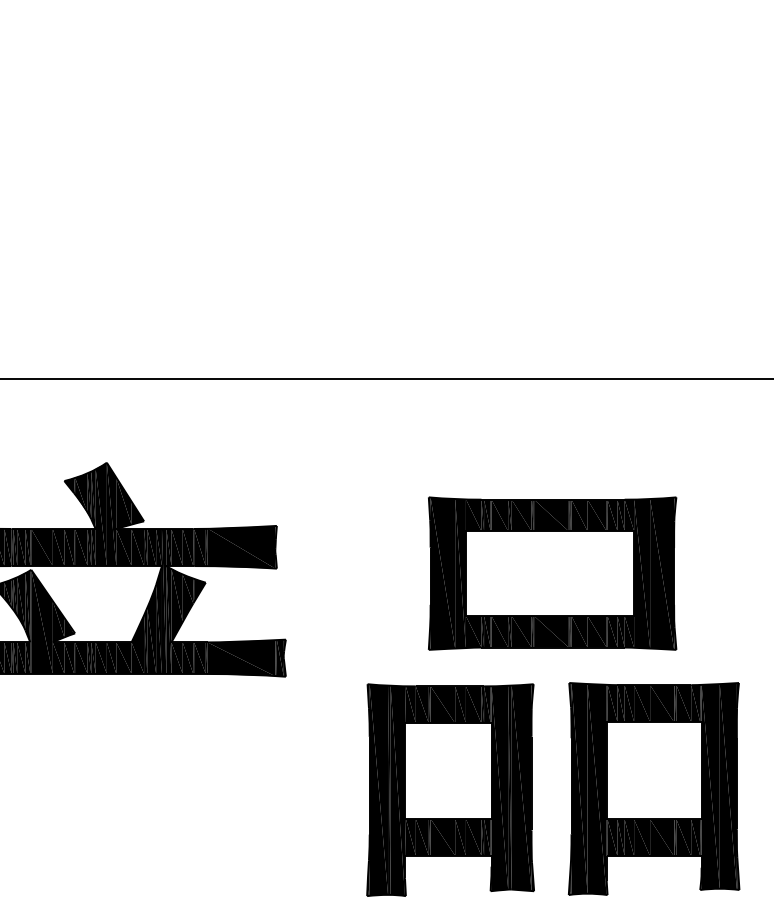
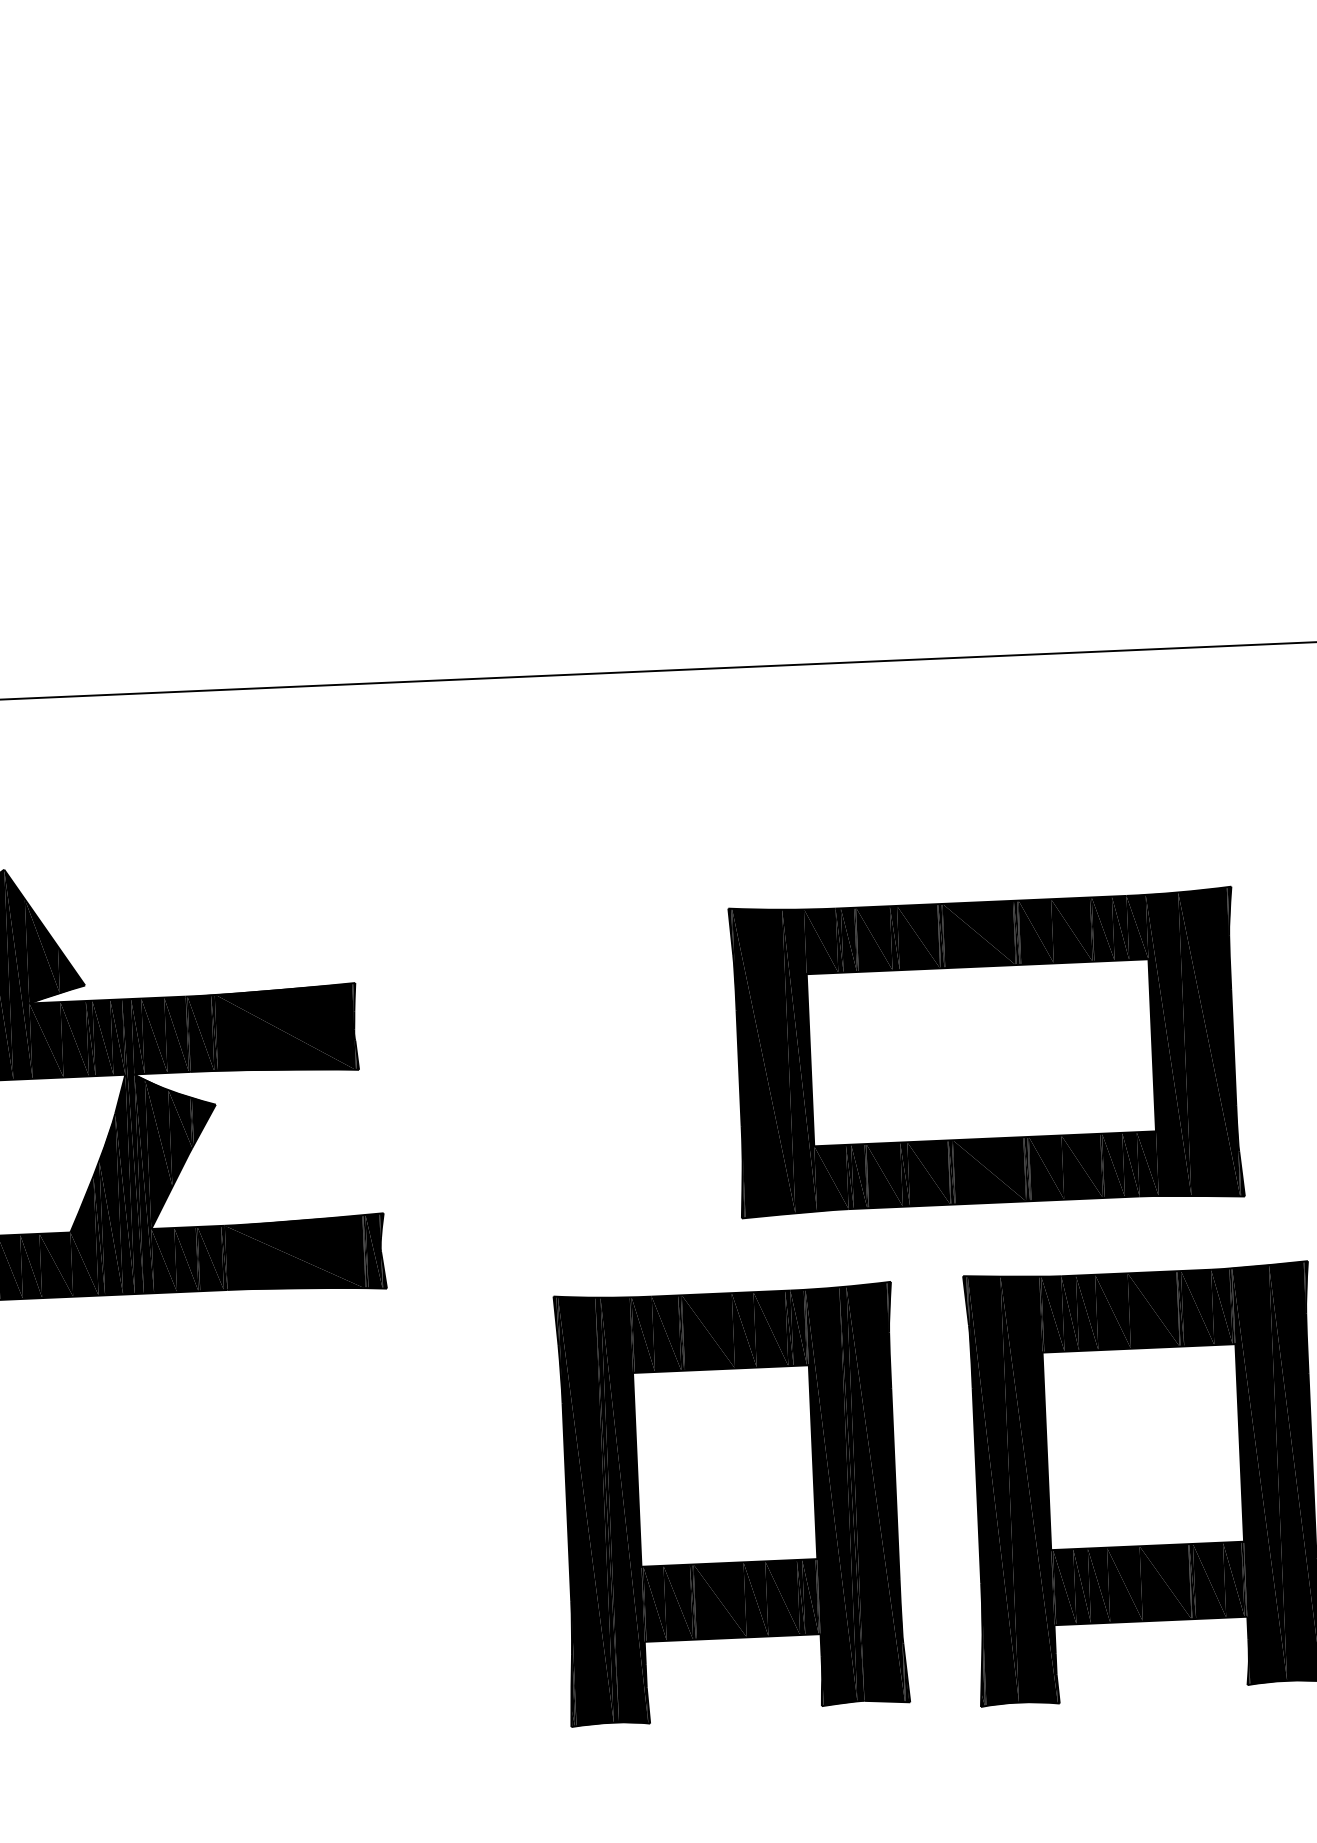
part: (552, 573) -> (986, 1052), moved

